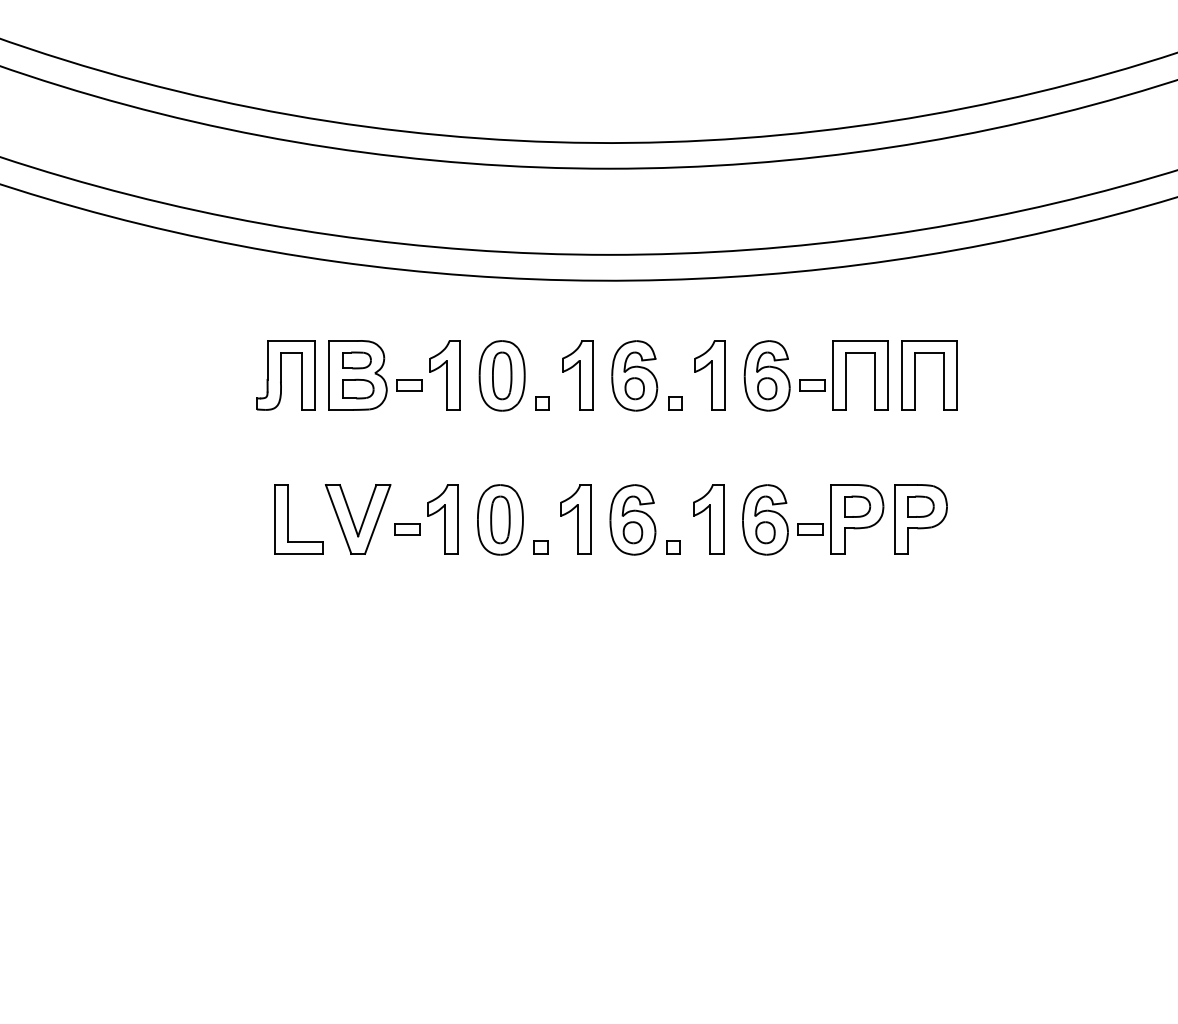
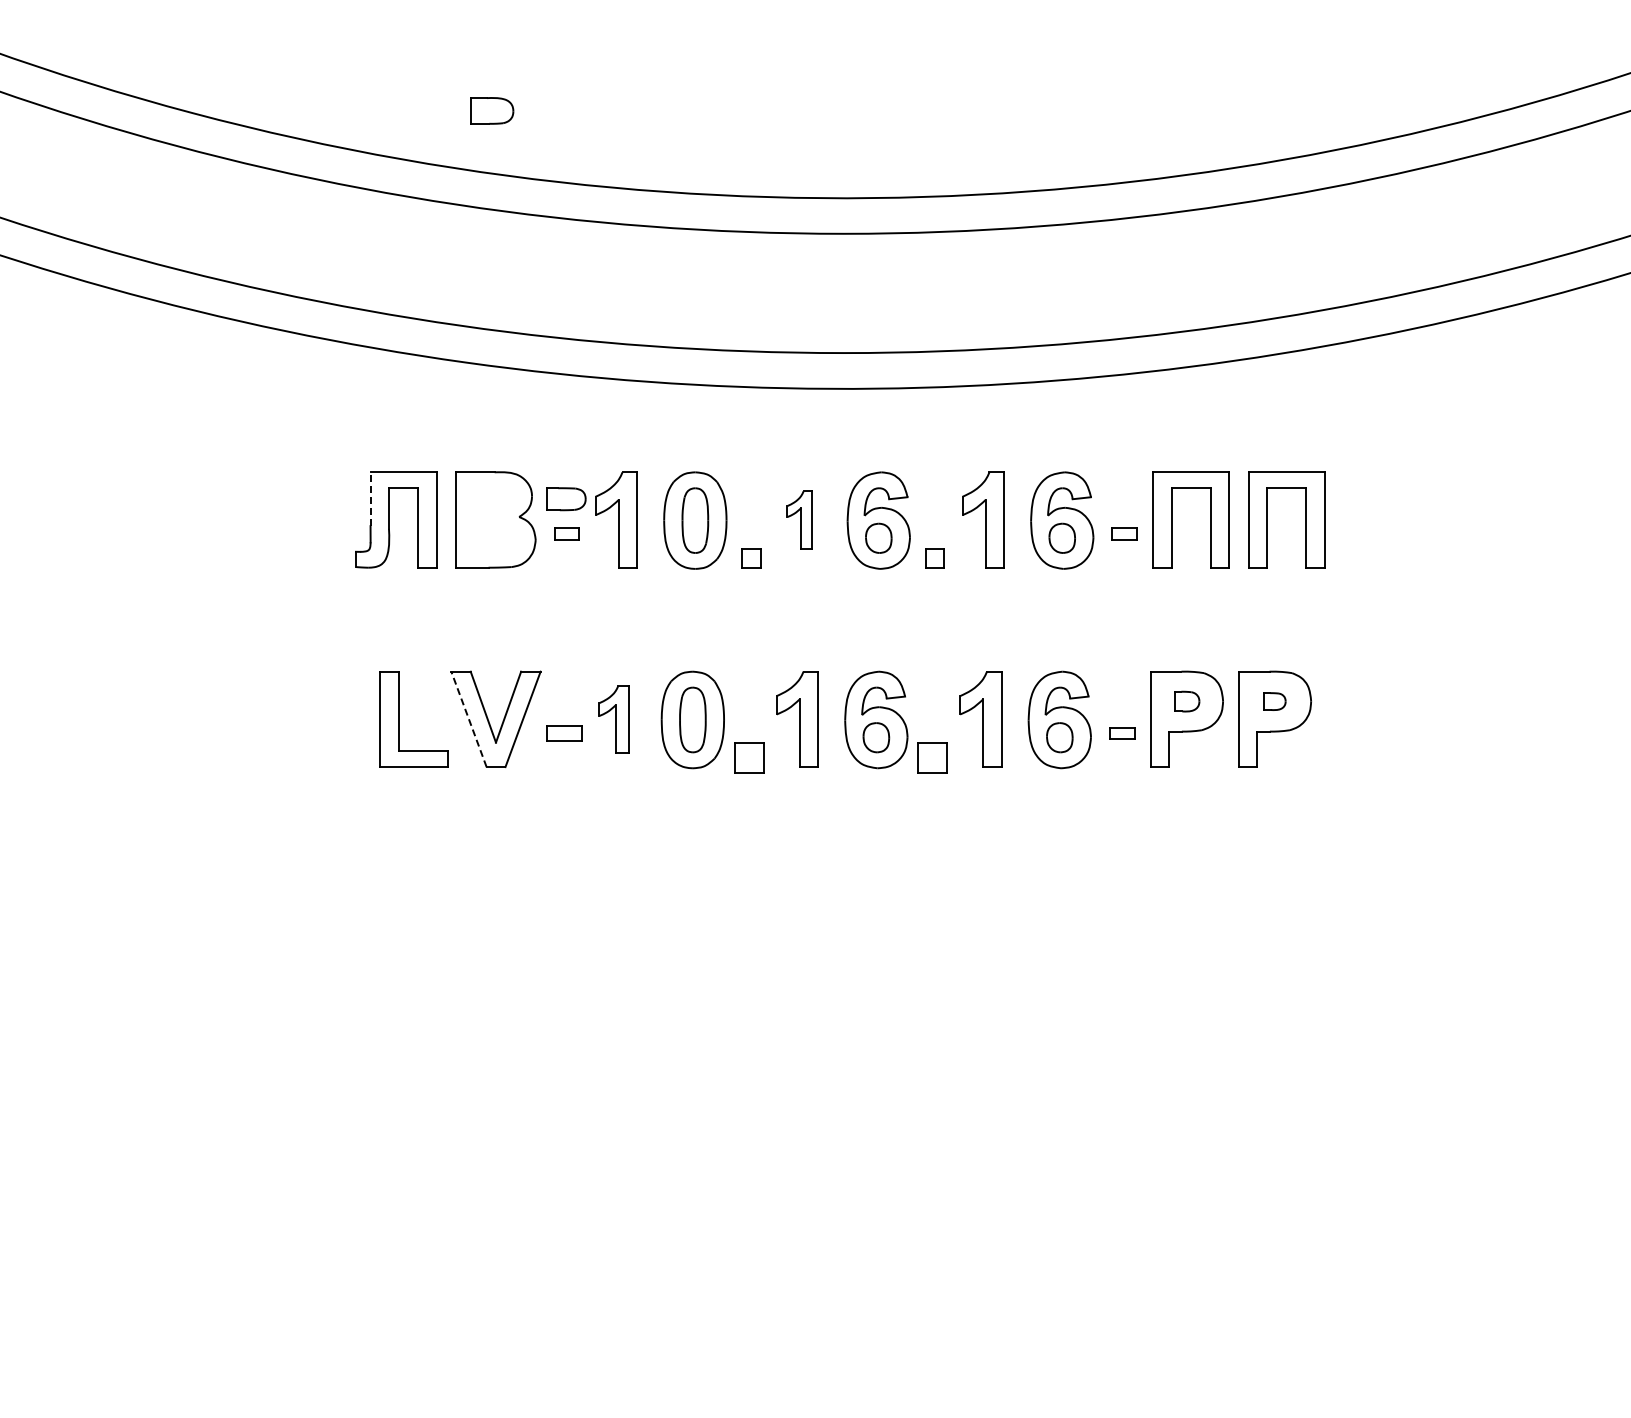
line: (267, 360) -> (370, 499), solid -> dashed
part: (357, 360) -> (566, 499), moved
part: (577, 375) -> (799, 519), size x0.6
part: (409, 385) -> (566, 533), size x0.7
part: (812, 385) -> (1124, 533), size x0.7
part: (358, 388) -> (492, 110), moved
part: (857, 506) -> (1186, 701), size x0.7
part: (920, 506) -> (1274, 701), size x0.6
line: (338, 519) -> (468, 719), solid -> dashed
part: (443, 519) -> (613, 719), size x0.7
part: (810, 529) -> (1121, 733), size x0.7
part: (540, 547) -> (748, 757), size x1.6
part: (673, 547) -> (932, 757), size x1.6

